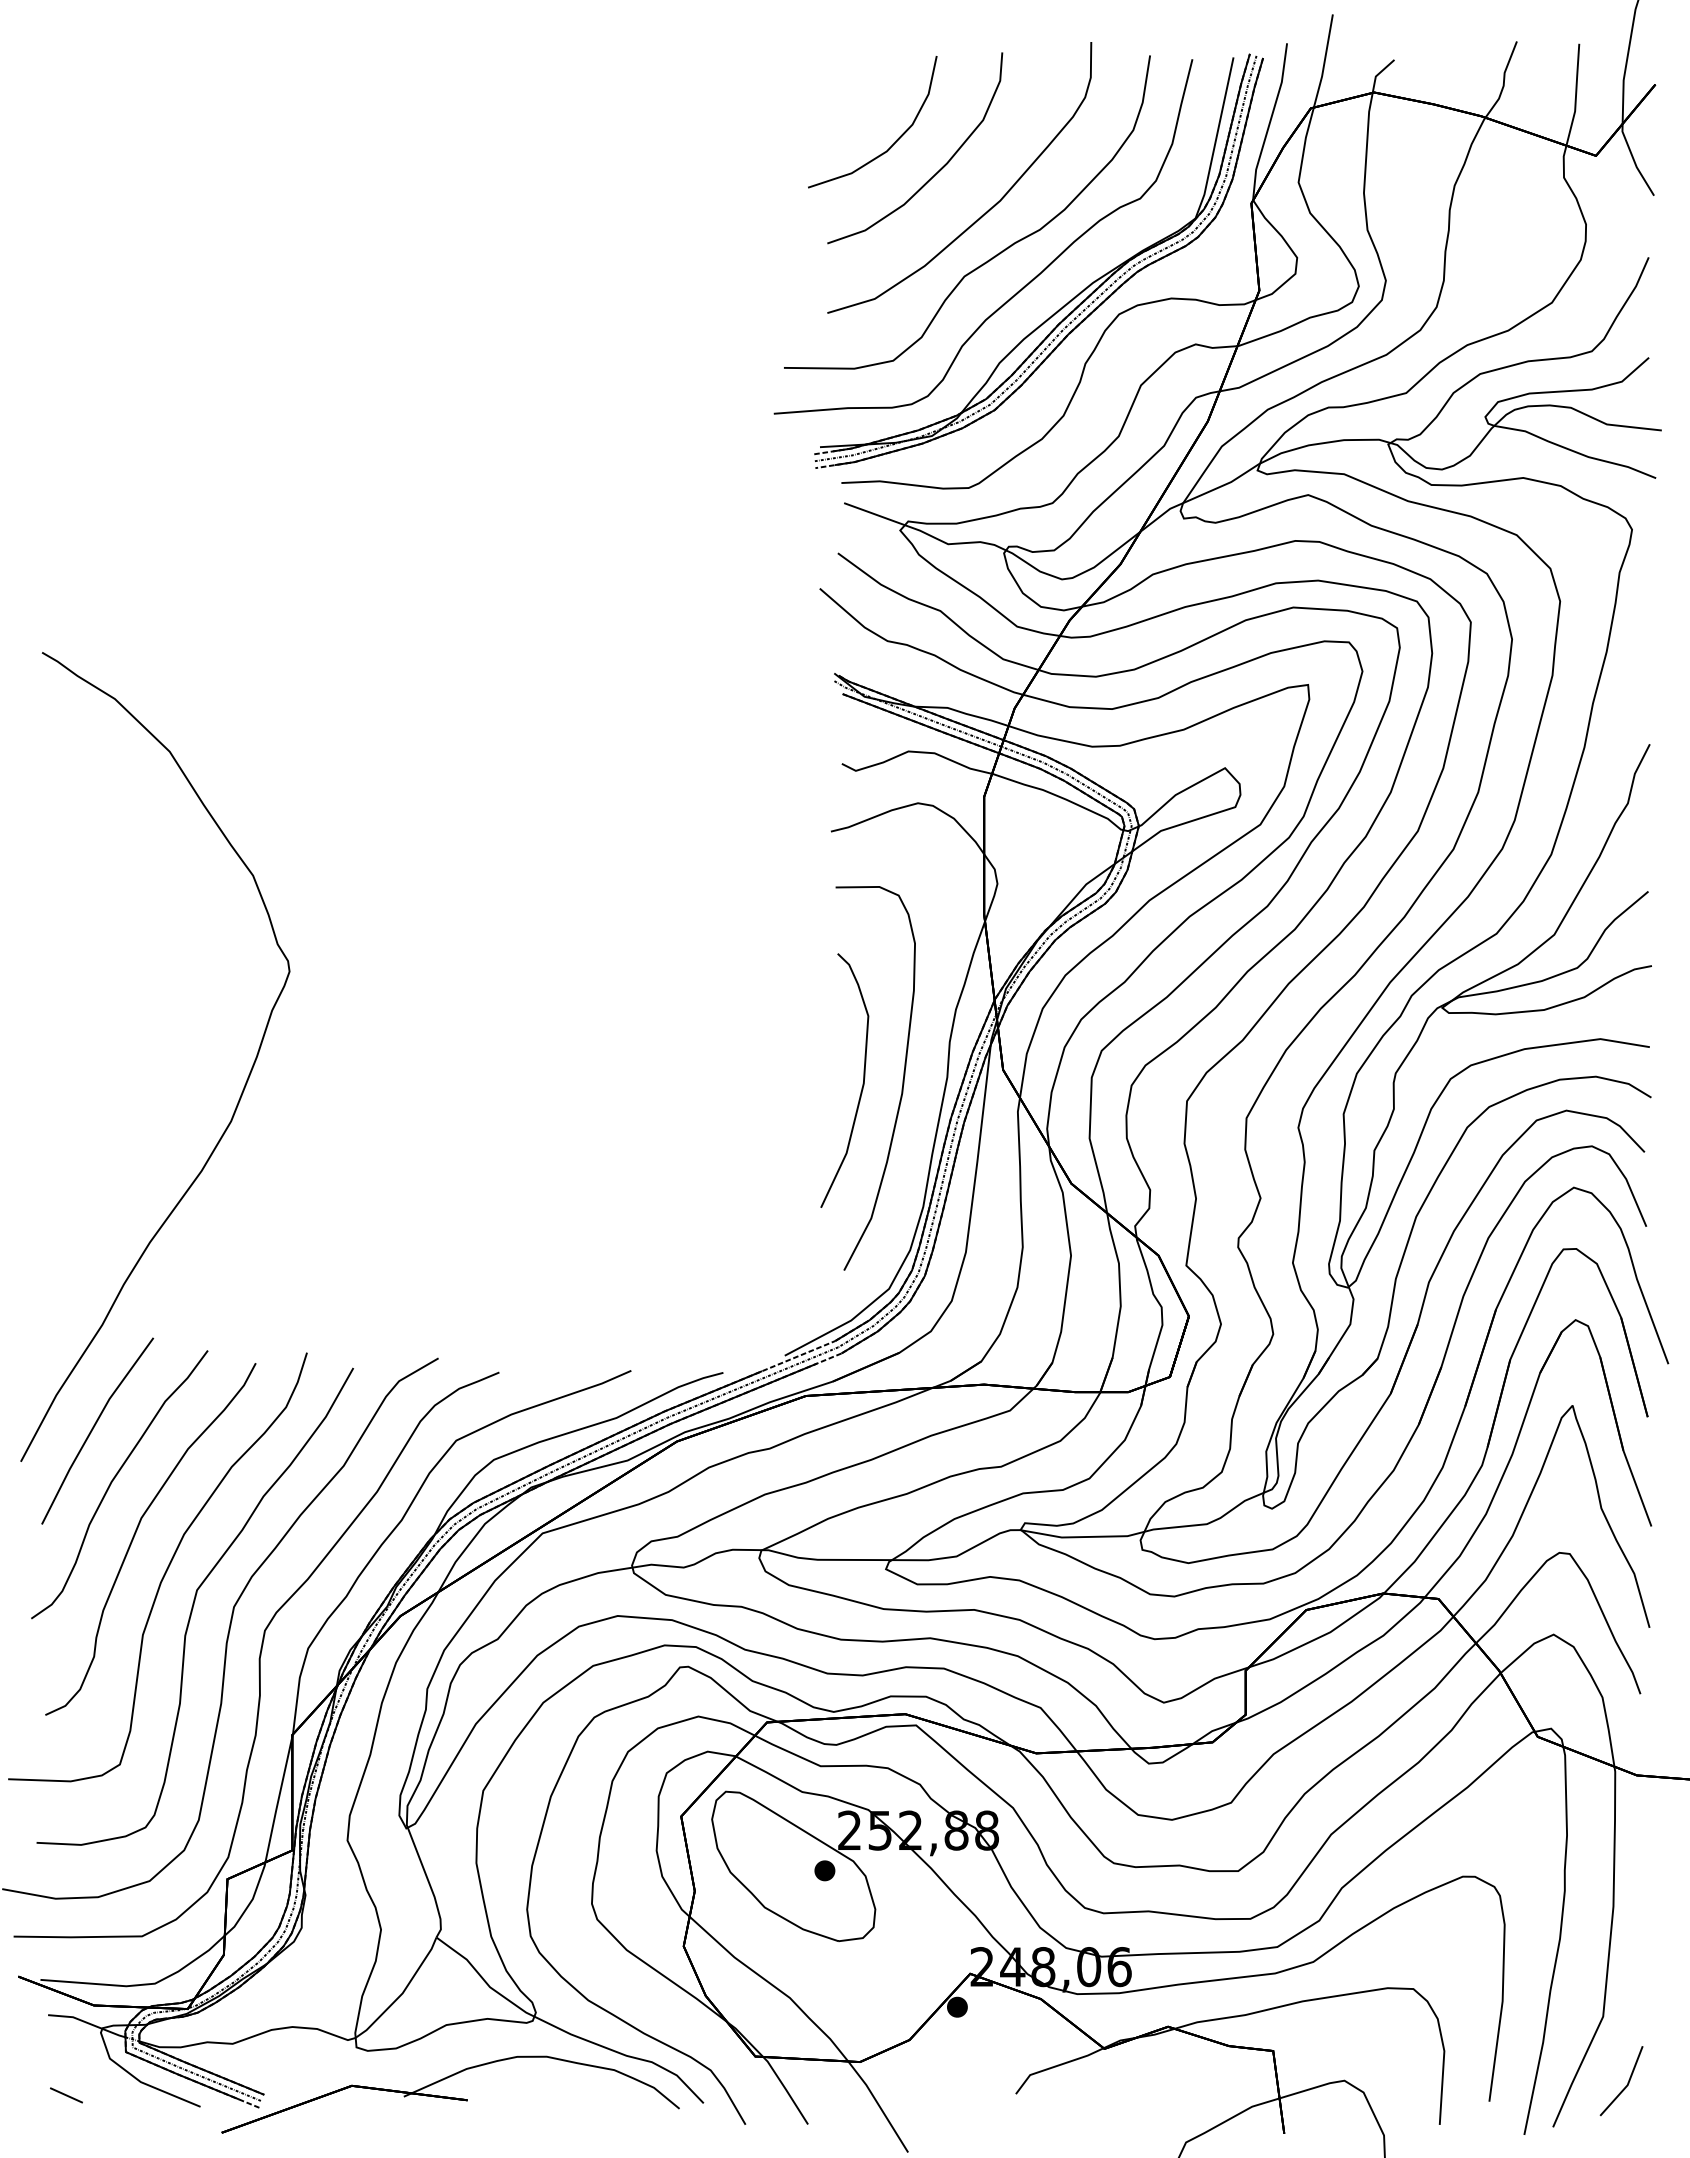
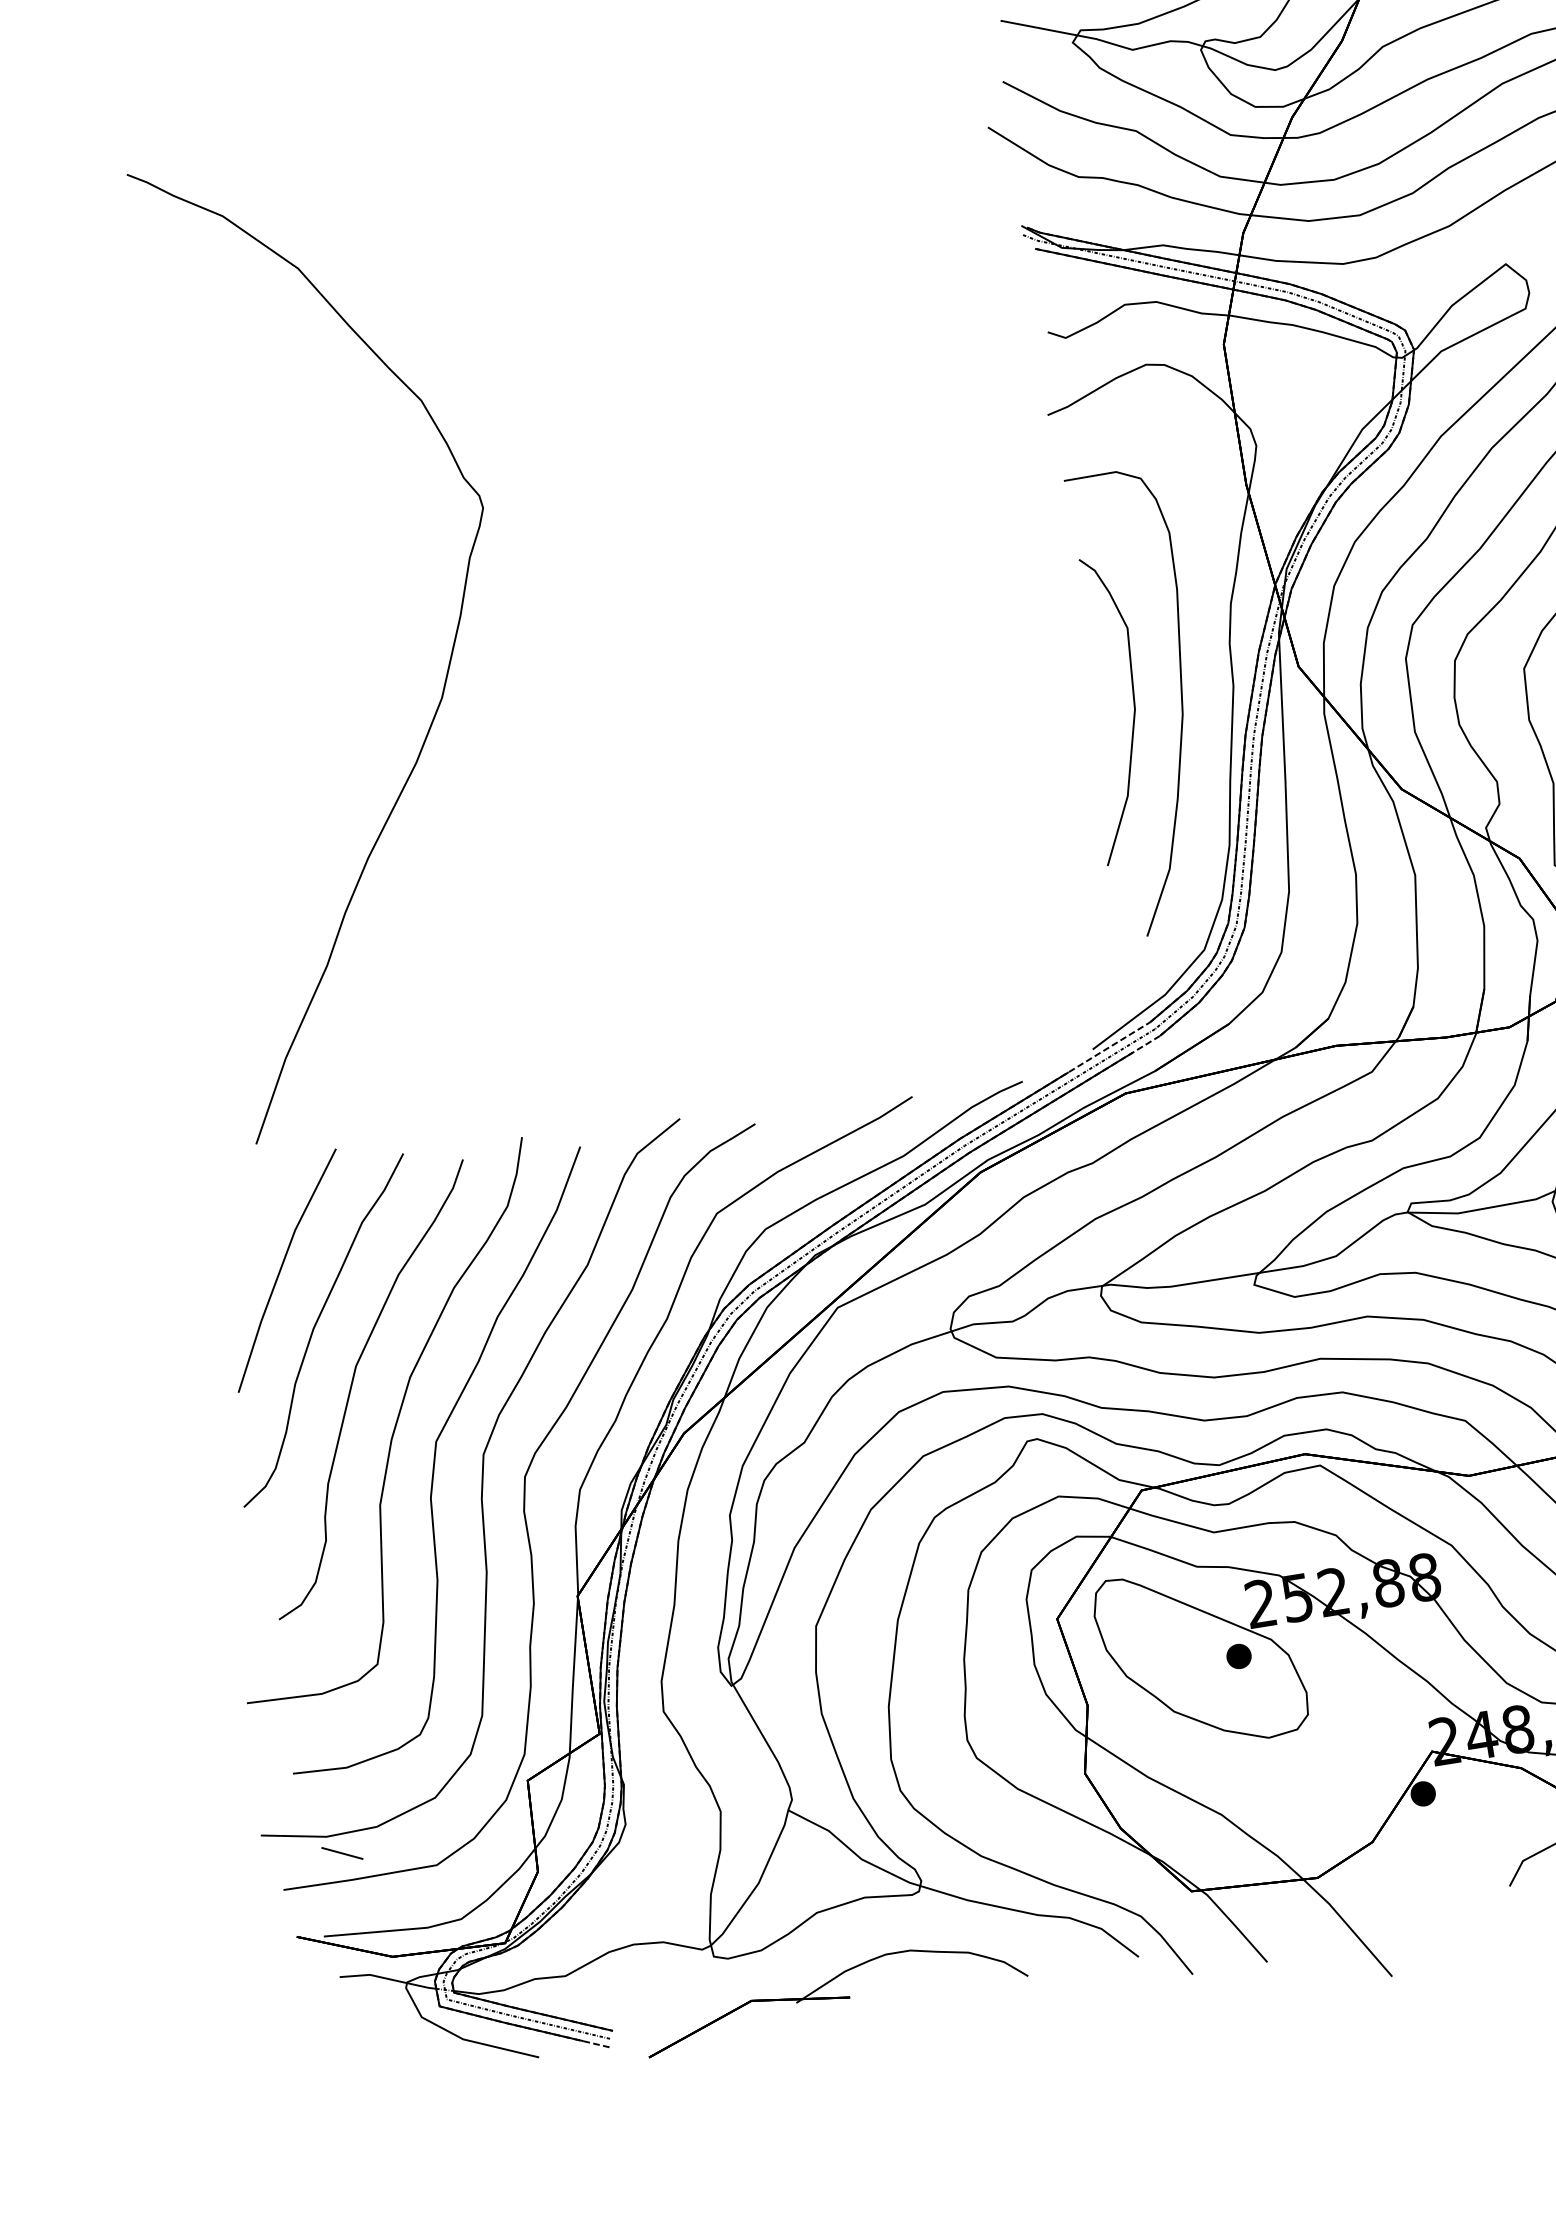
curve: (242, 1089) -> (449, 657), moved
part: (450, 2094) -> (835, 1994), size x0.7
line: (66, 2095) -> (342, 1853), moved

